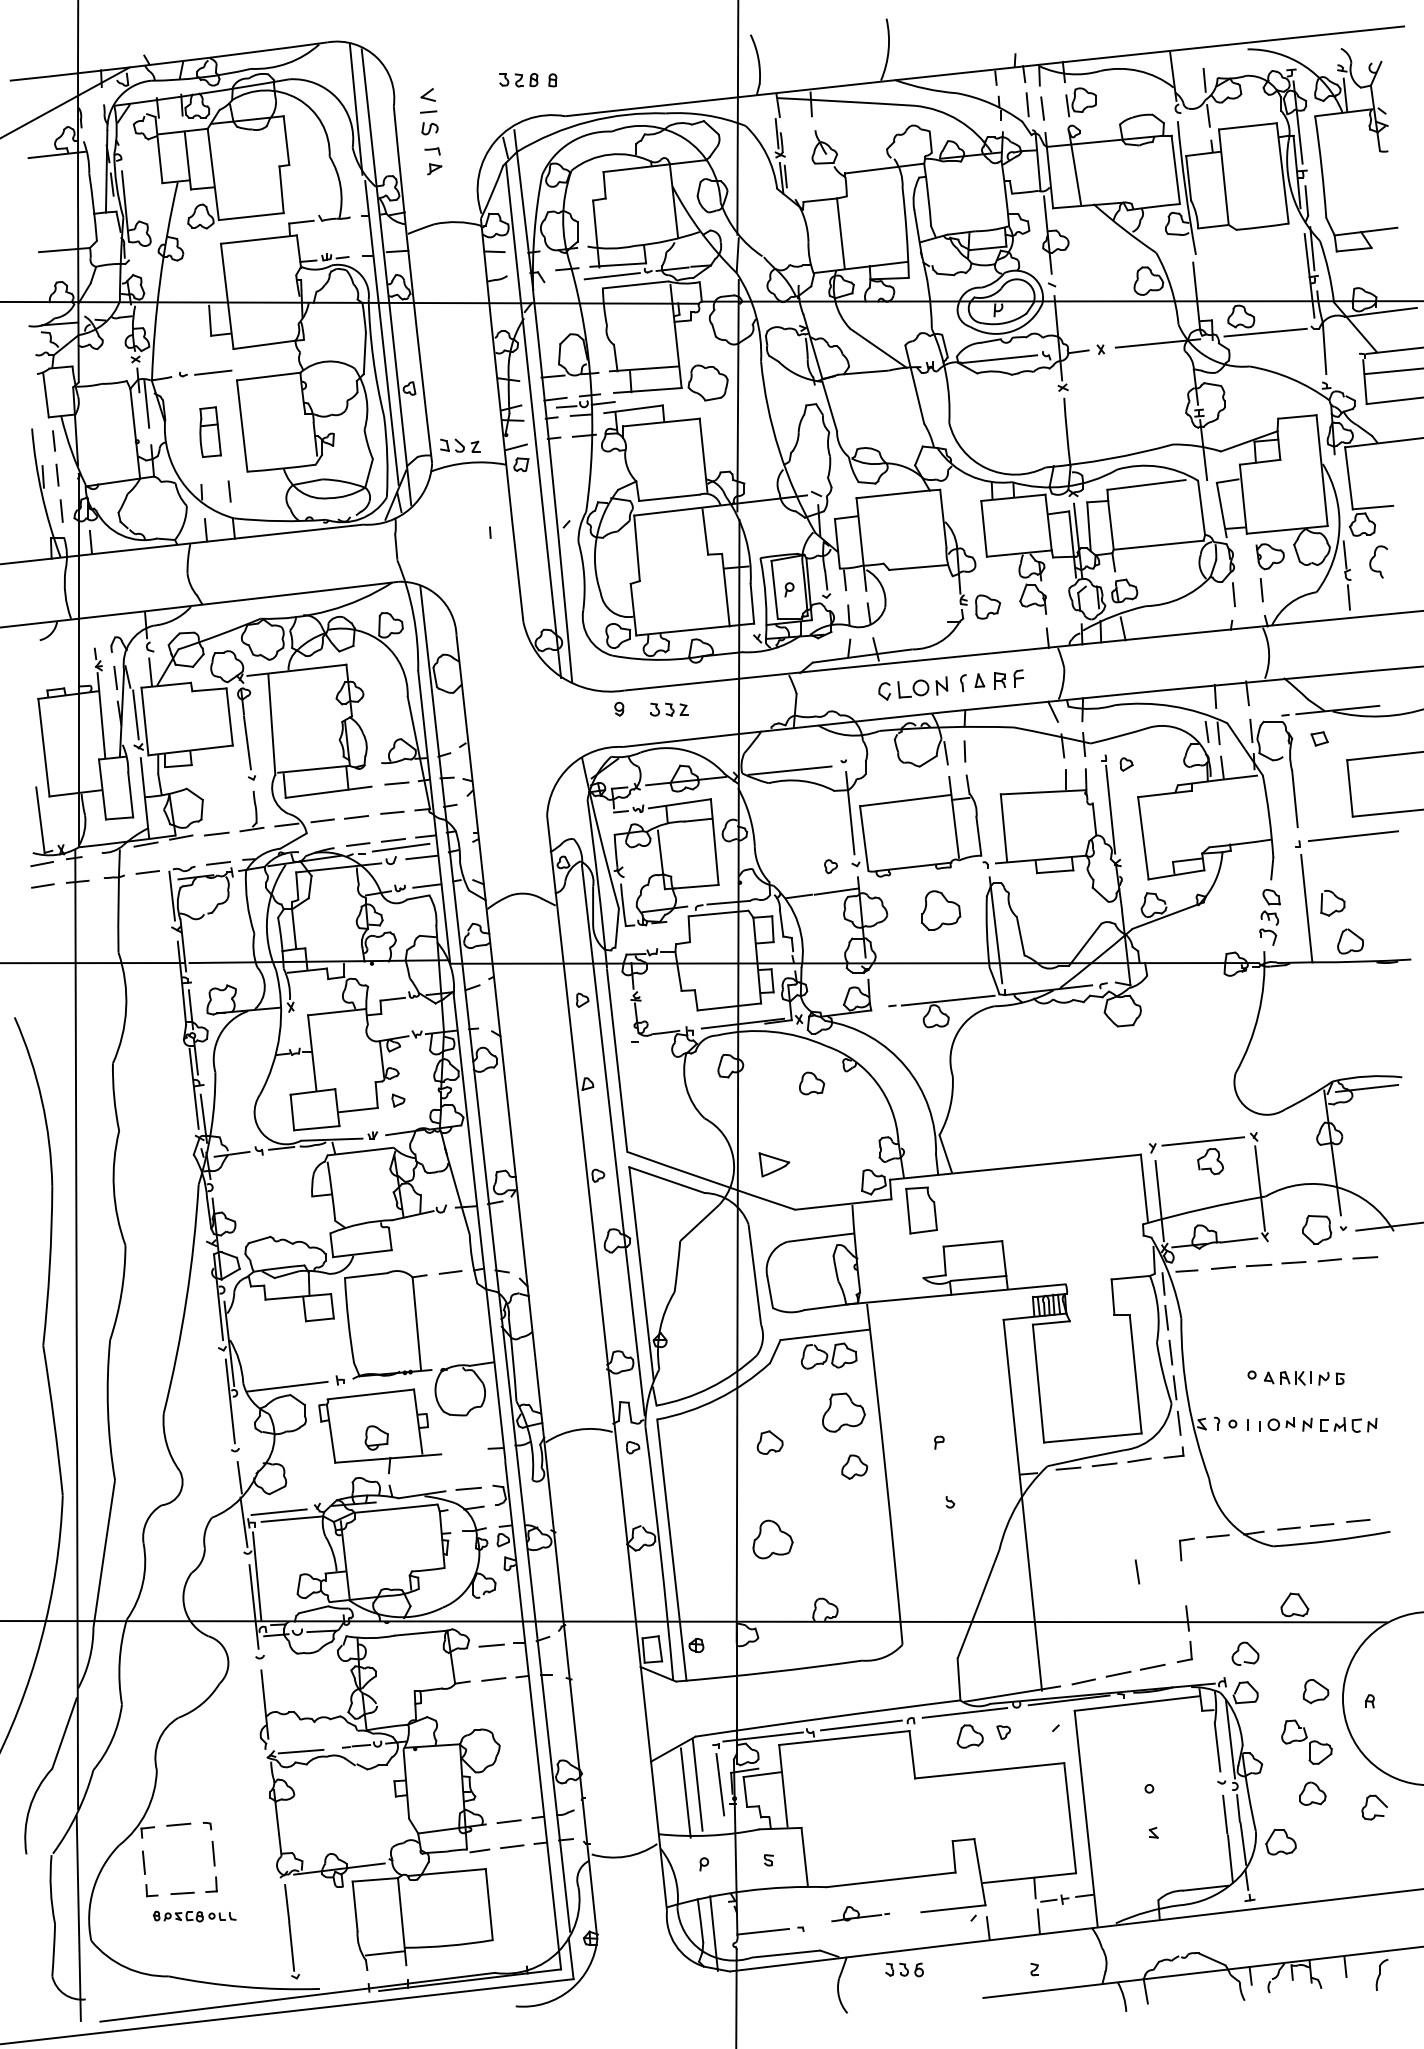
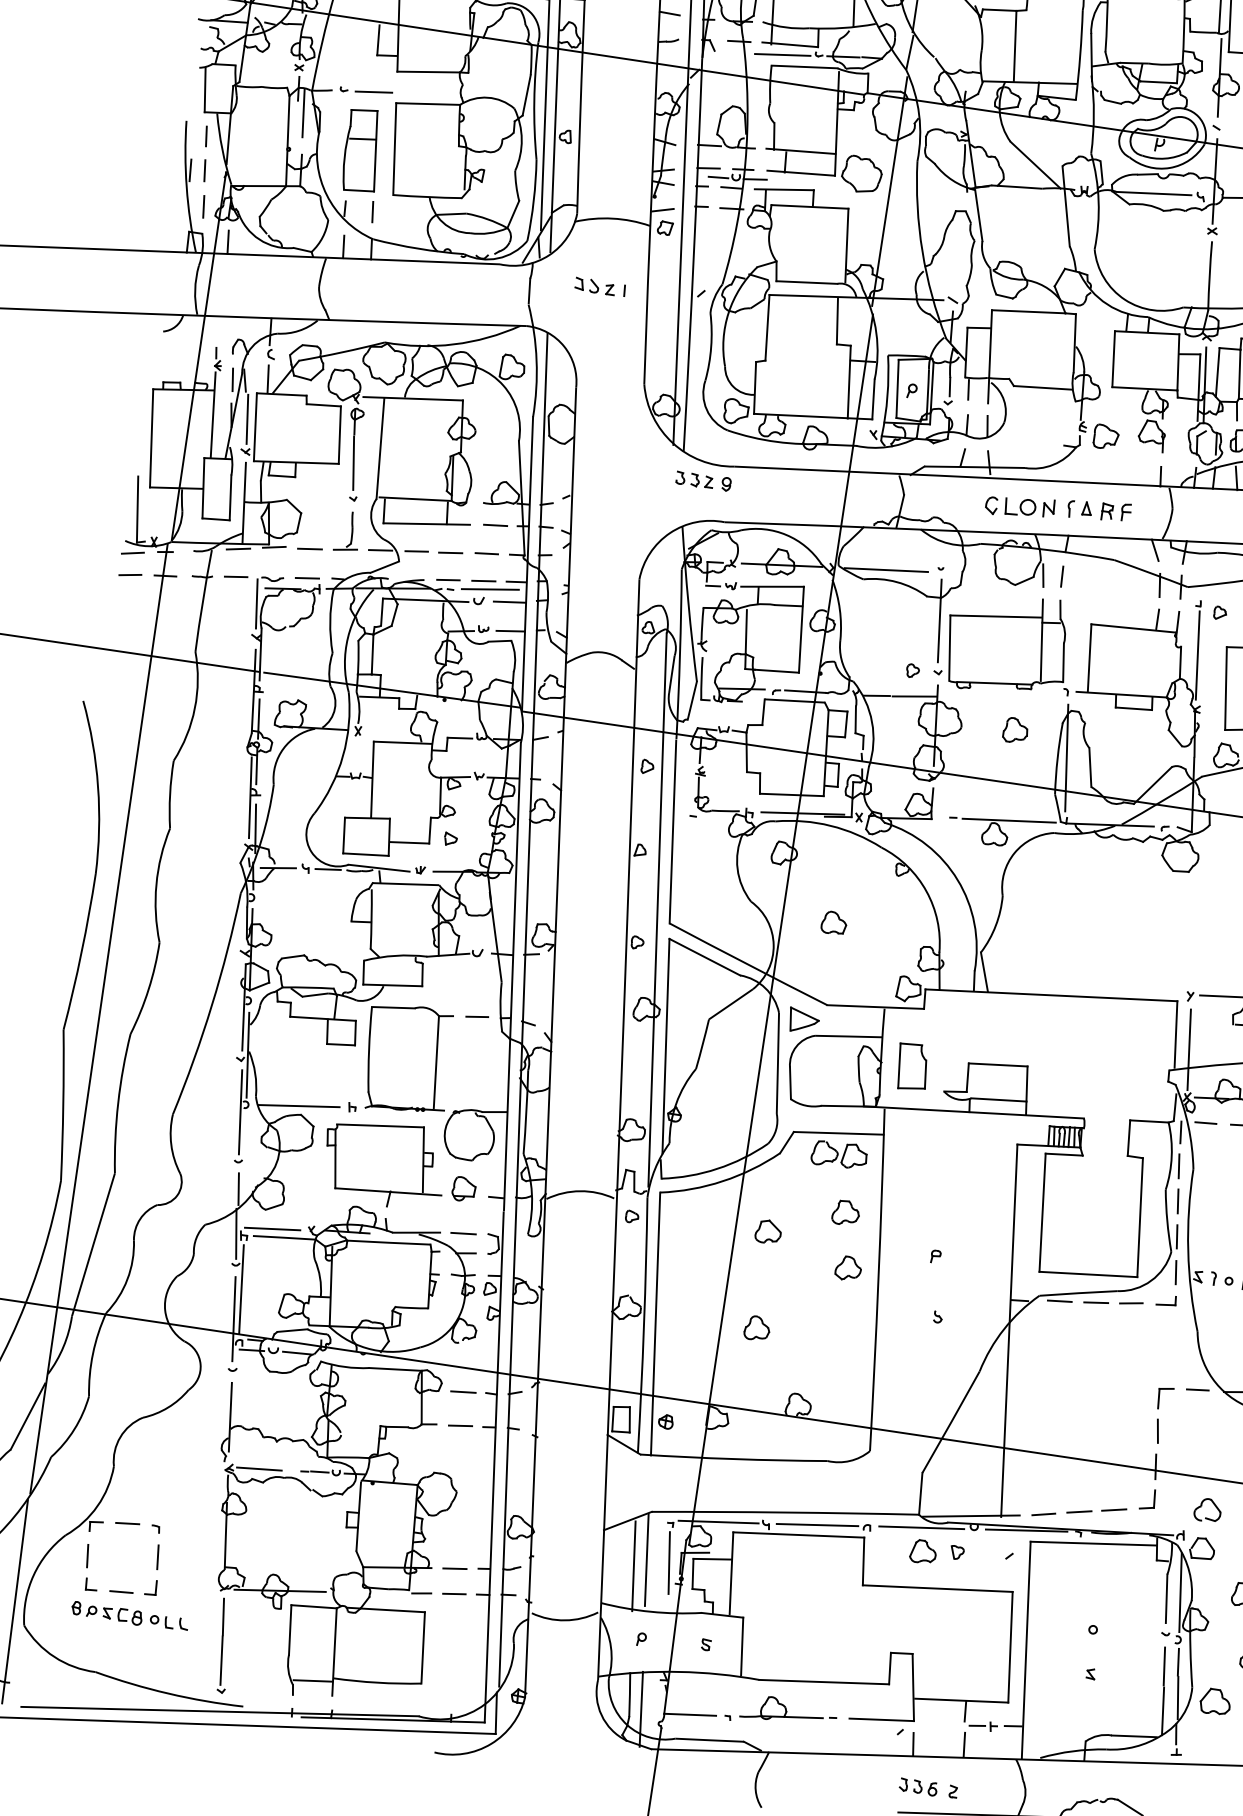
part: (210, 431) -> (362, 149), size x1.67
part: (460, 445) -> (595, 286), moved
part: (669, 709) -> (694, 479), moved
part: (941, 910) -> (1015, 730), size x0.62
part: (812, 1083) -> (834, 923), moved
part: (774, 1164) -> (804, 1020), moved
part: (921, 1210) -> (912, 1067), moved
part: (844, 1412) -> (846, 1212), size x0.62
part: (376, 1437) -> (463, 1188), moved
part: (773, 1539) -> (757, 1328), size x0.62
line: (1137, 1571) -> (1157, 1430), moved
part: (860, 1913) -> (789, 1710), size x1.67
part: (194, 1916) -> (129, 1616), size x1.43
part: (904, 1969) -> (918, 1786), moved

